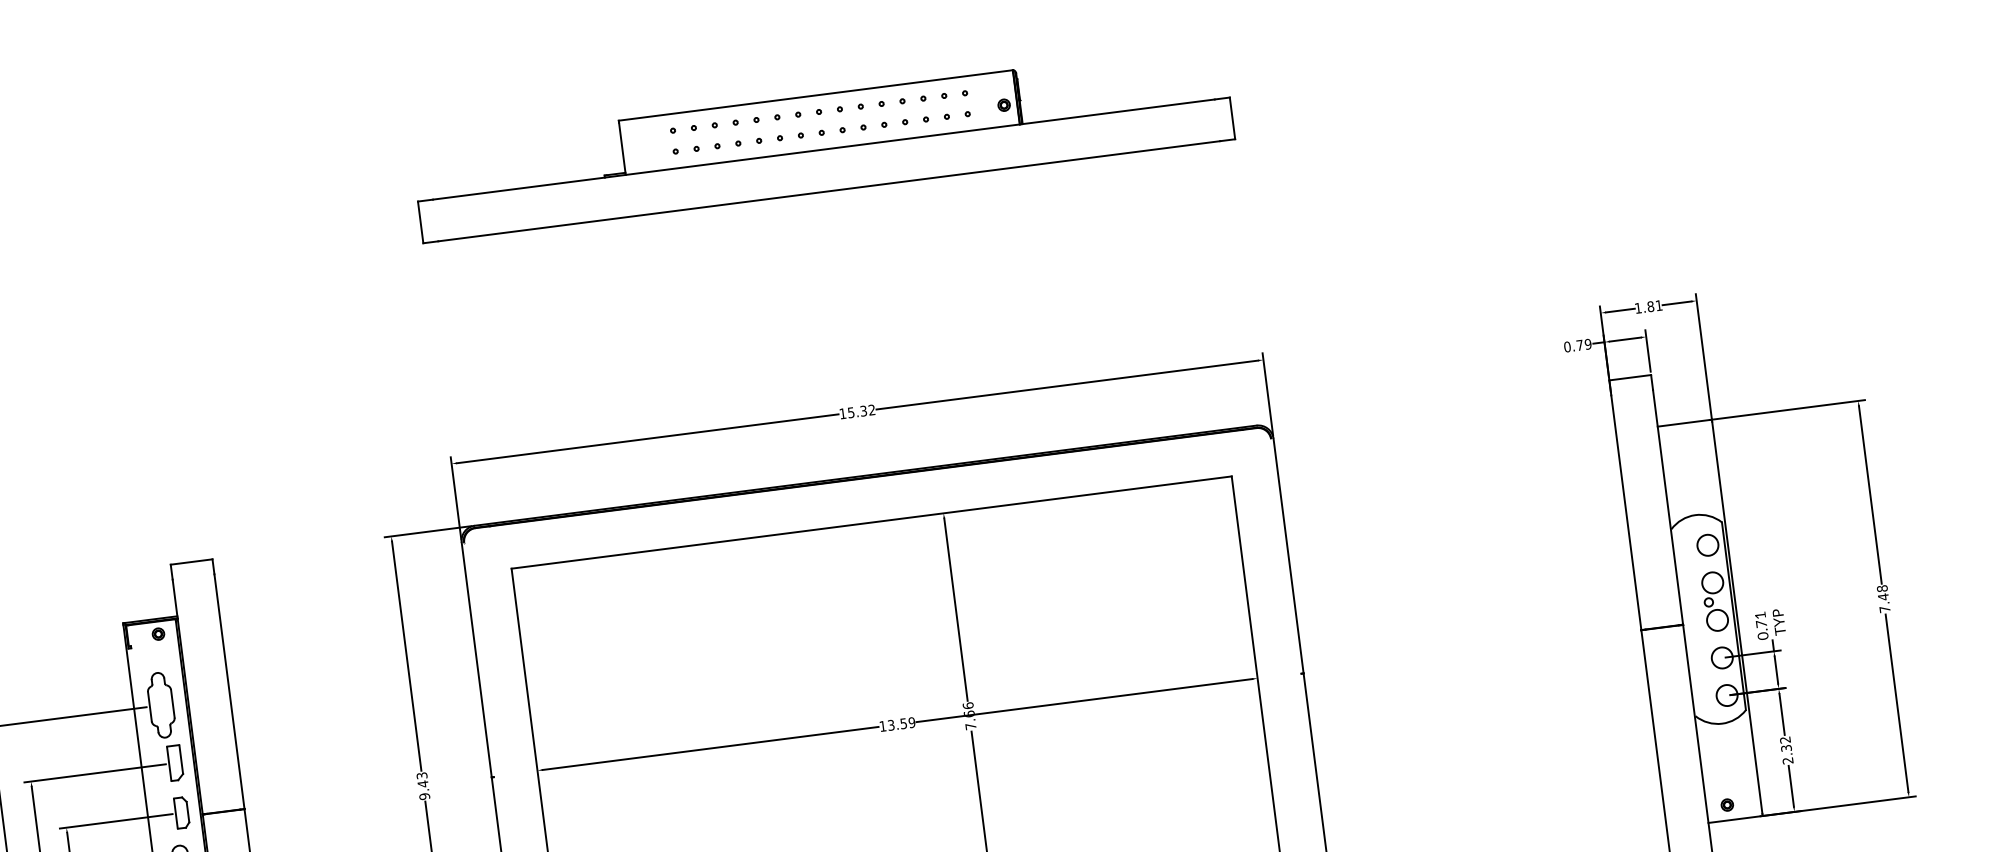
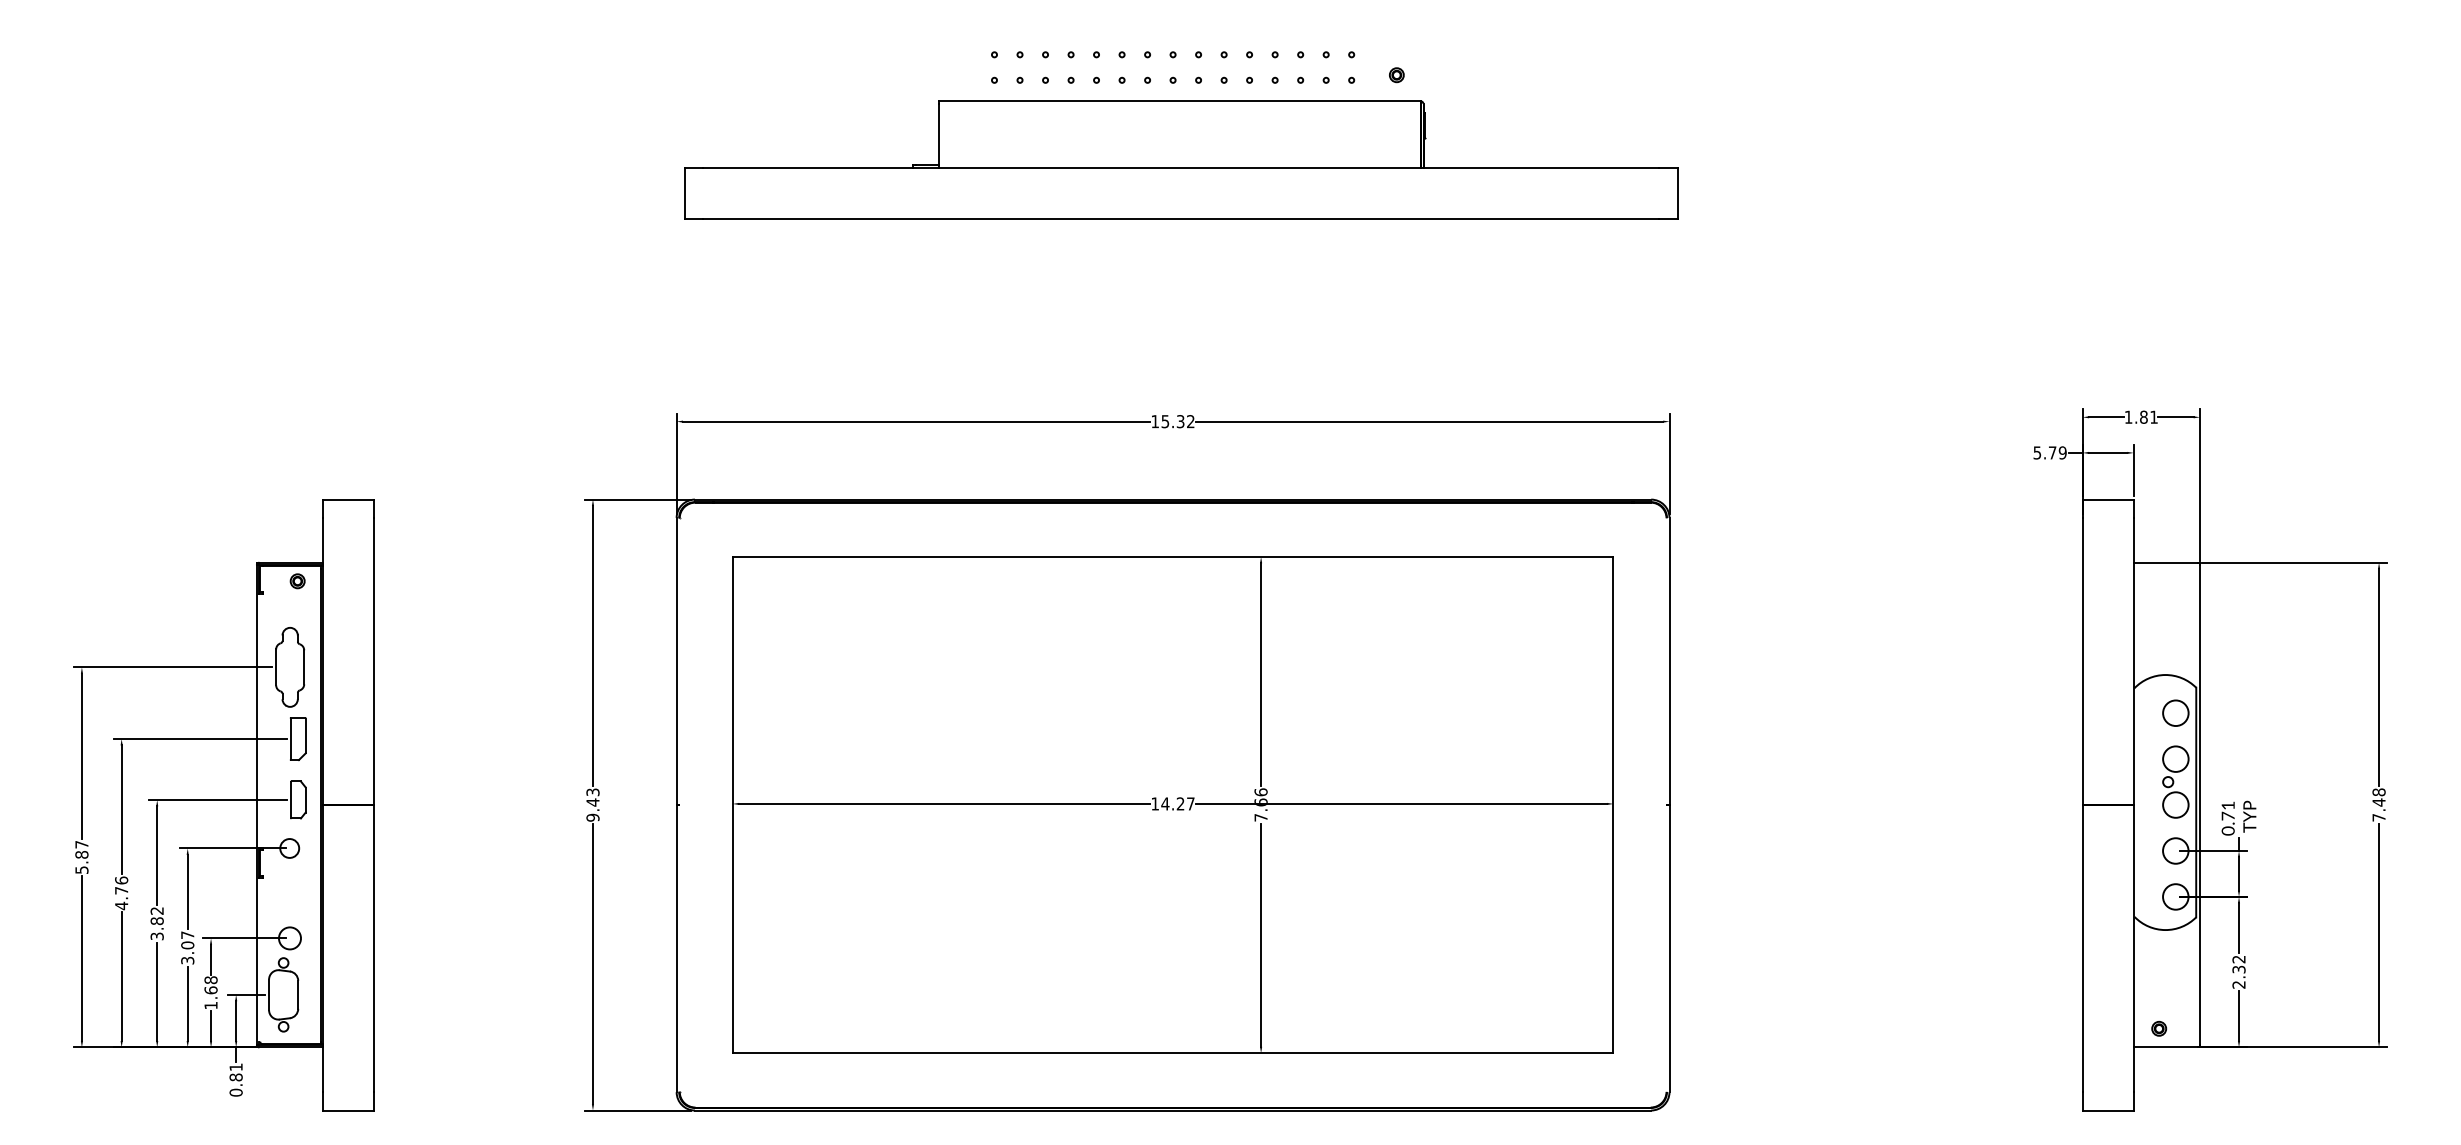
part: (823, 142) -> (1181, 159), moved
text: (1567, 346) -> (2037, 452), 0.79 -> 5.79
text: (901, 723) -> (1177, 803), 13.59 -> 14.27

